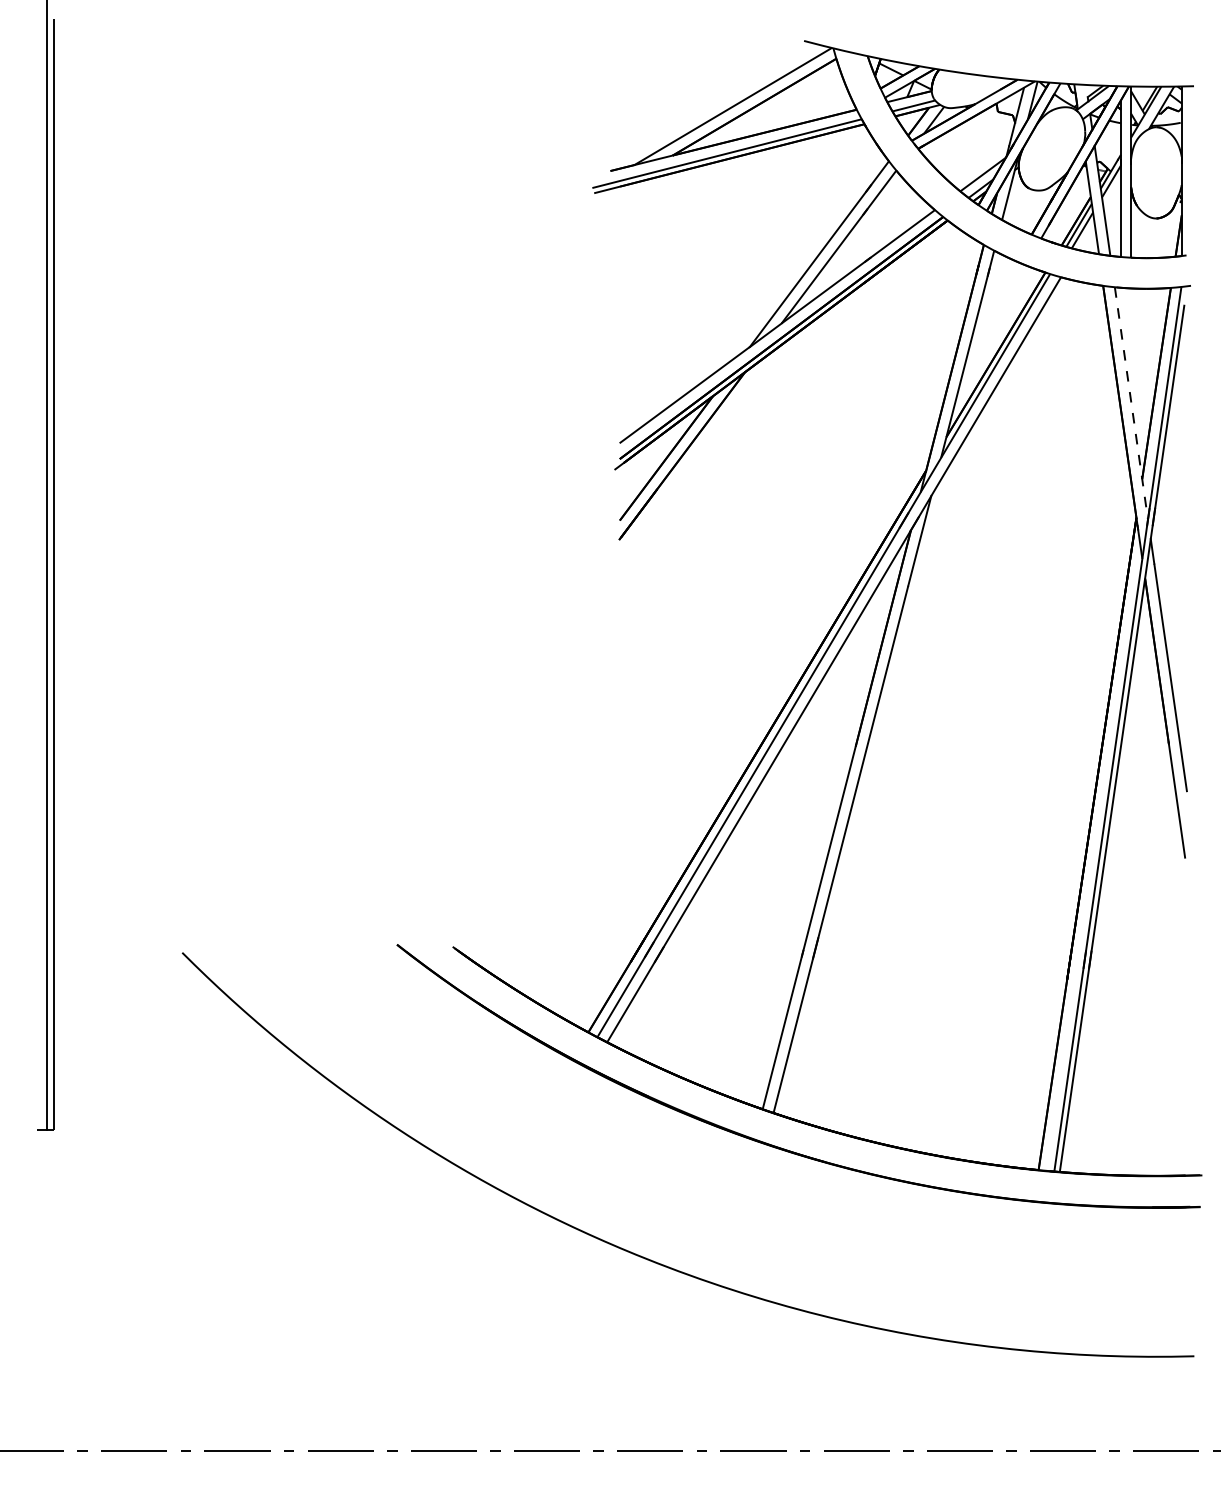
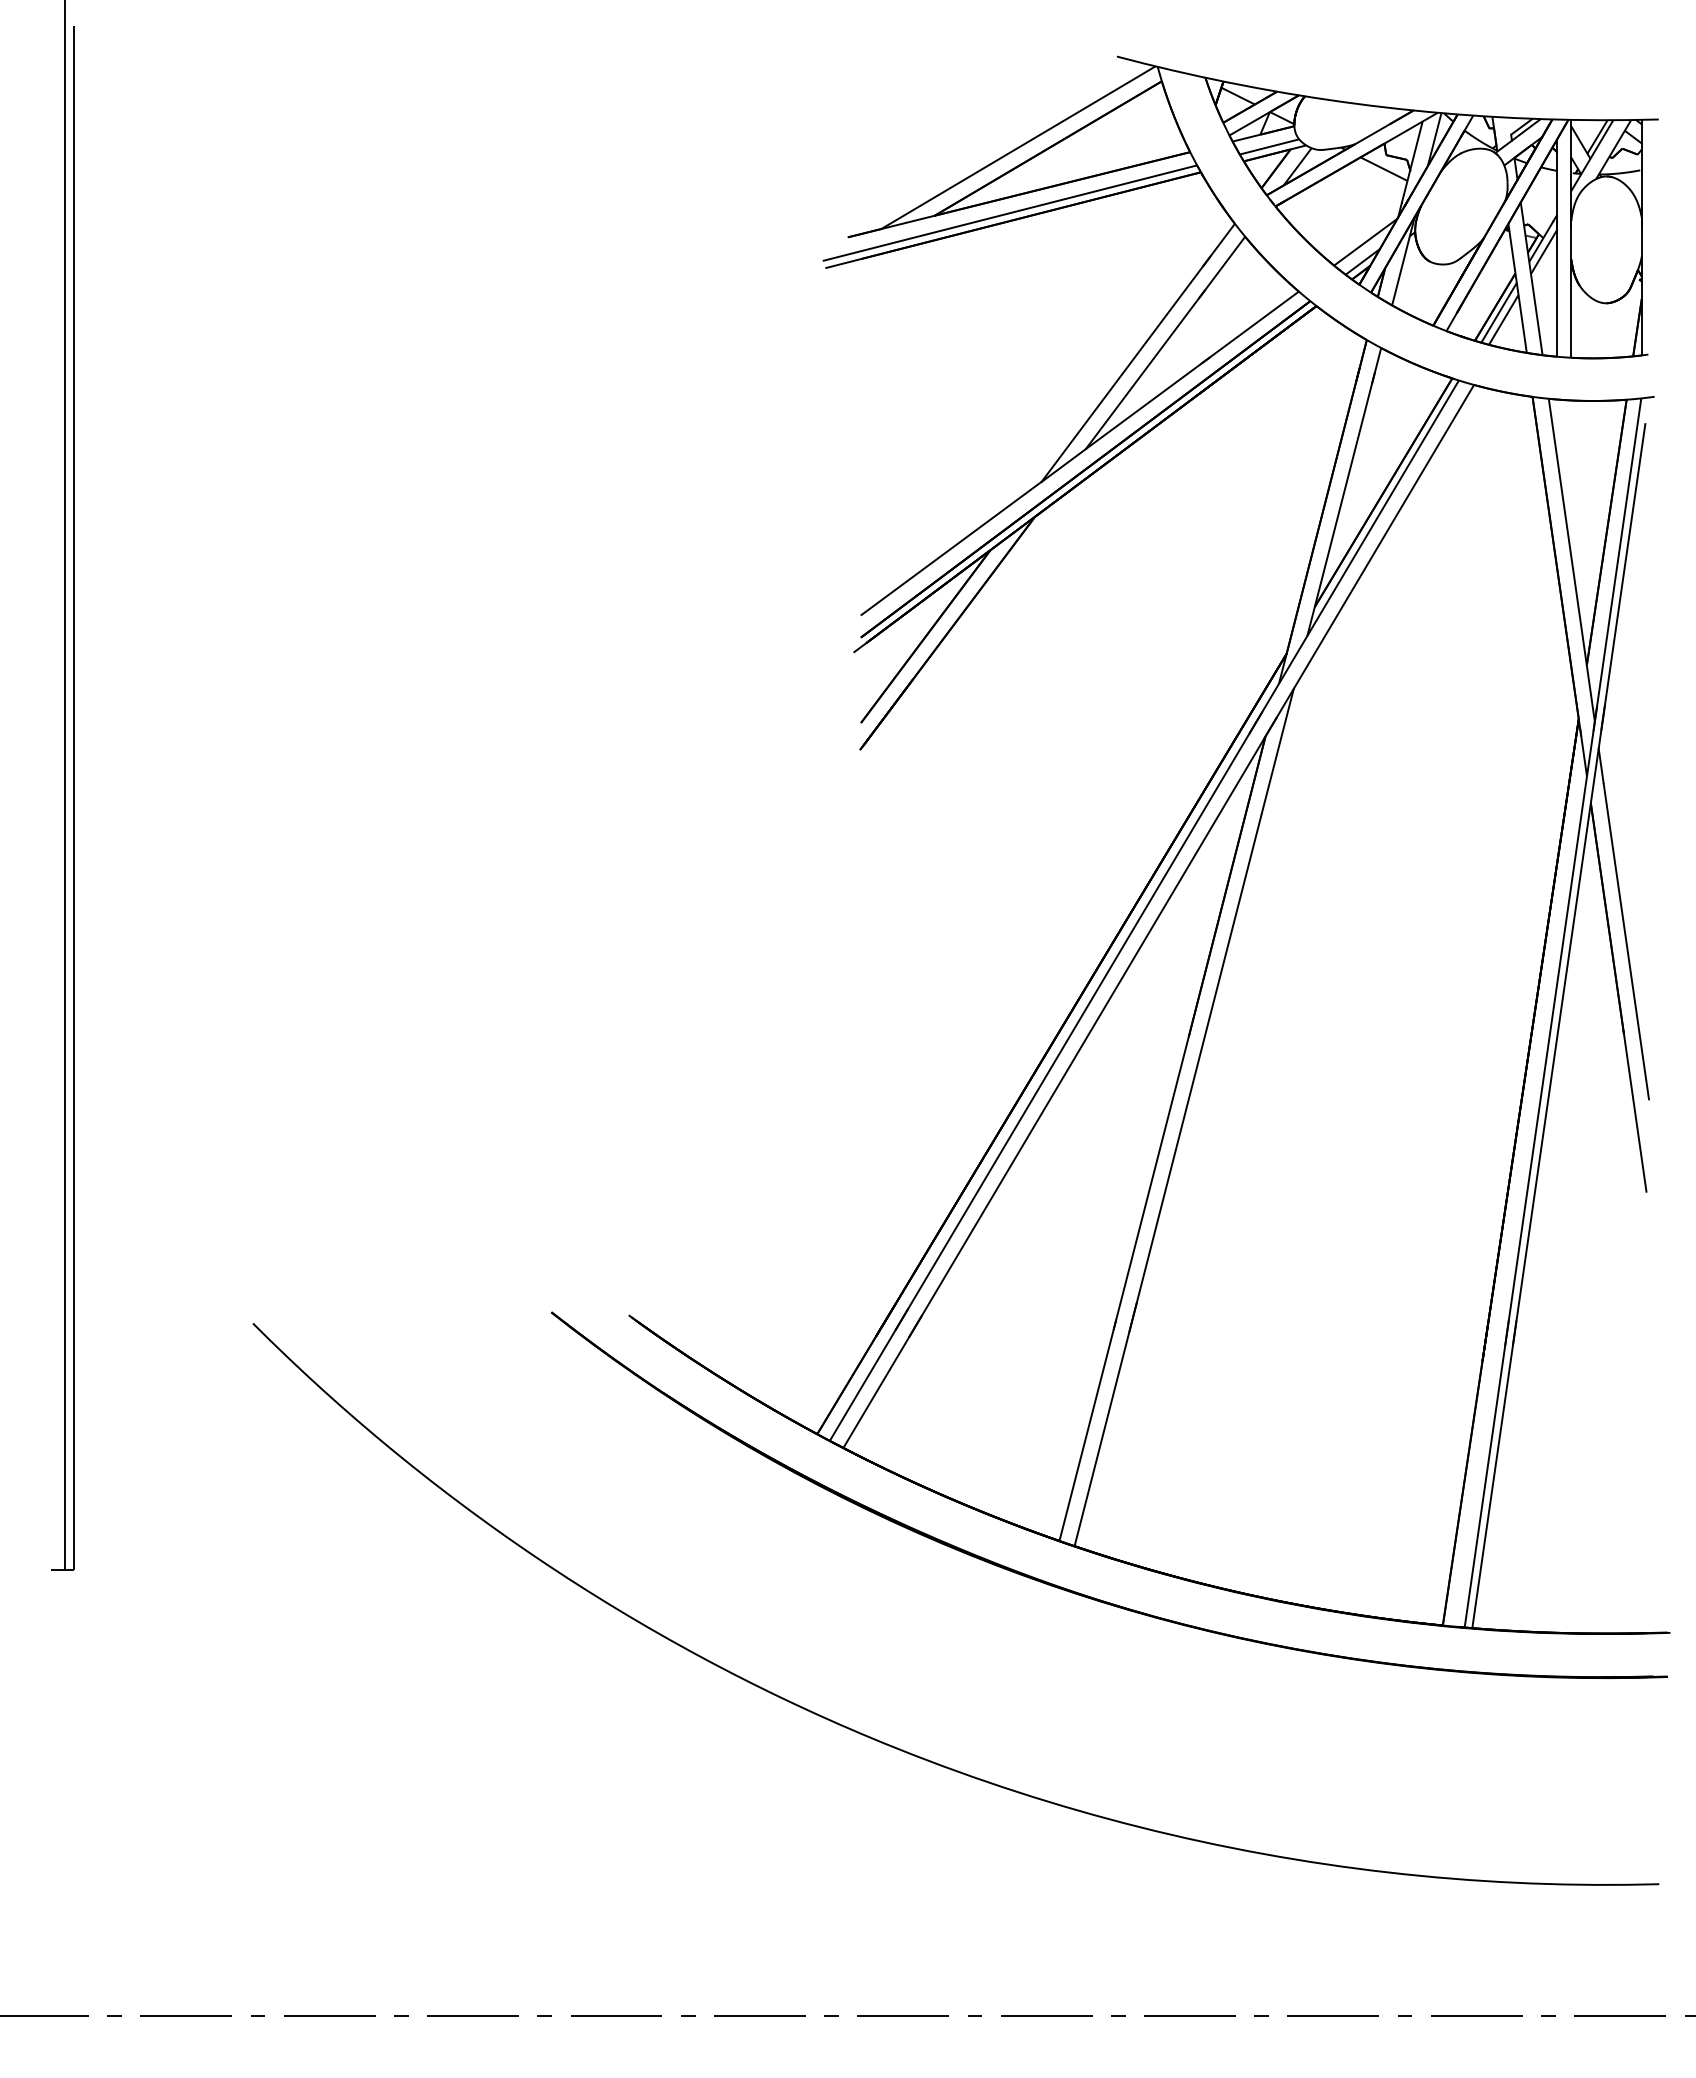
line: (995, 121) -> (1383, 168), added
line: (1131, 403) -> (1571, 560), dashed -> solid

